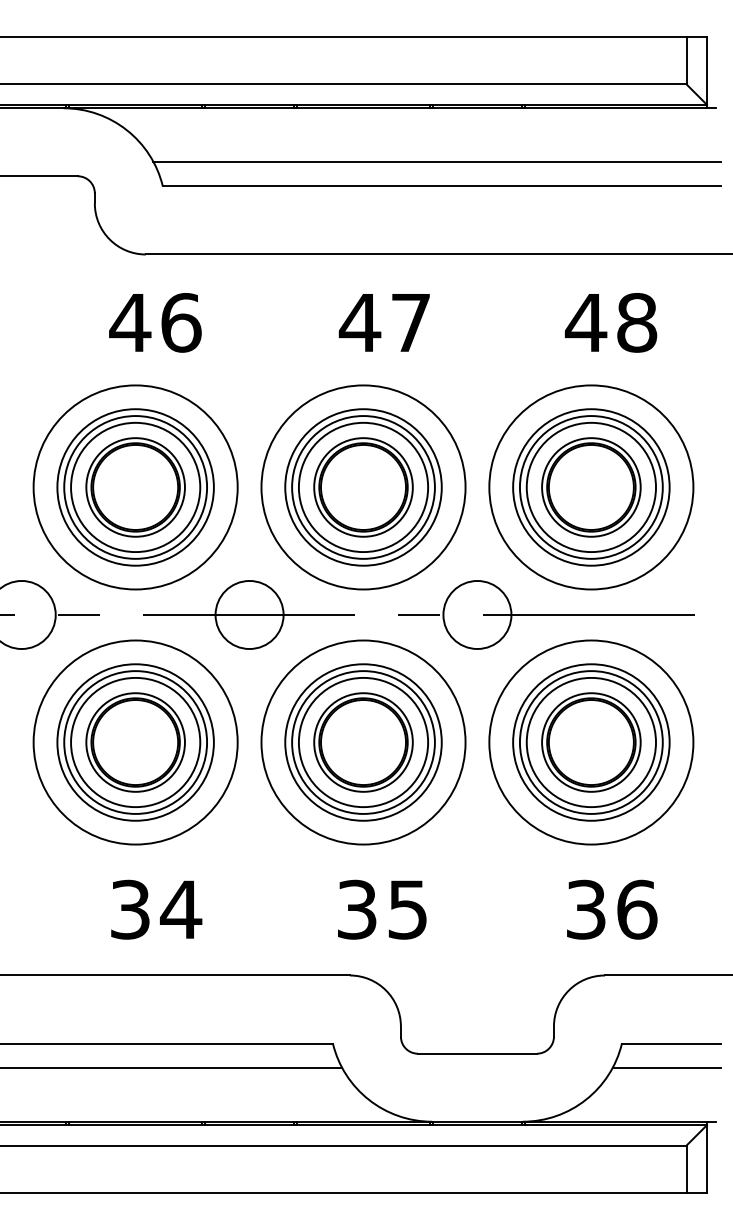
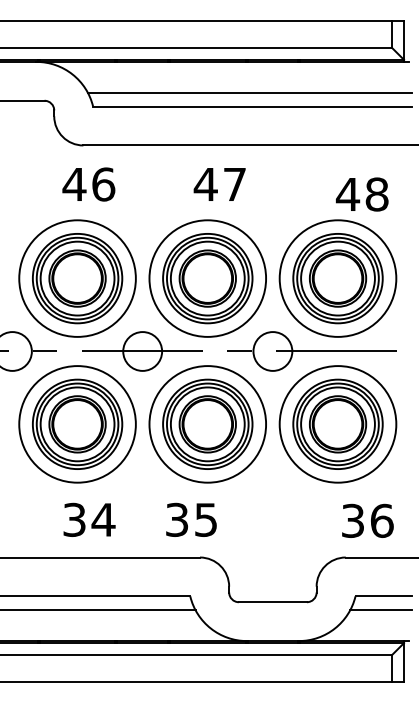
text: (611, 322) -> (362, 194), moved
text: (382, 908) -> (191, 519), moved
text: (611, 908) -> (367, 520), moved

